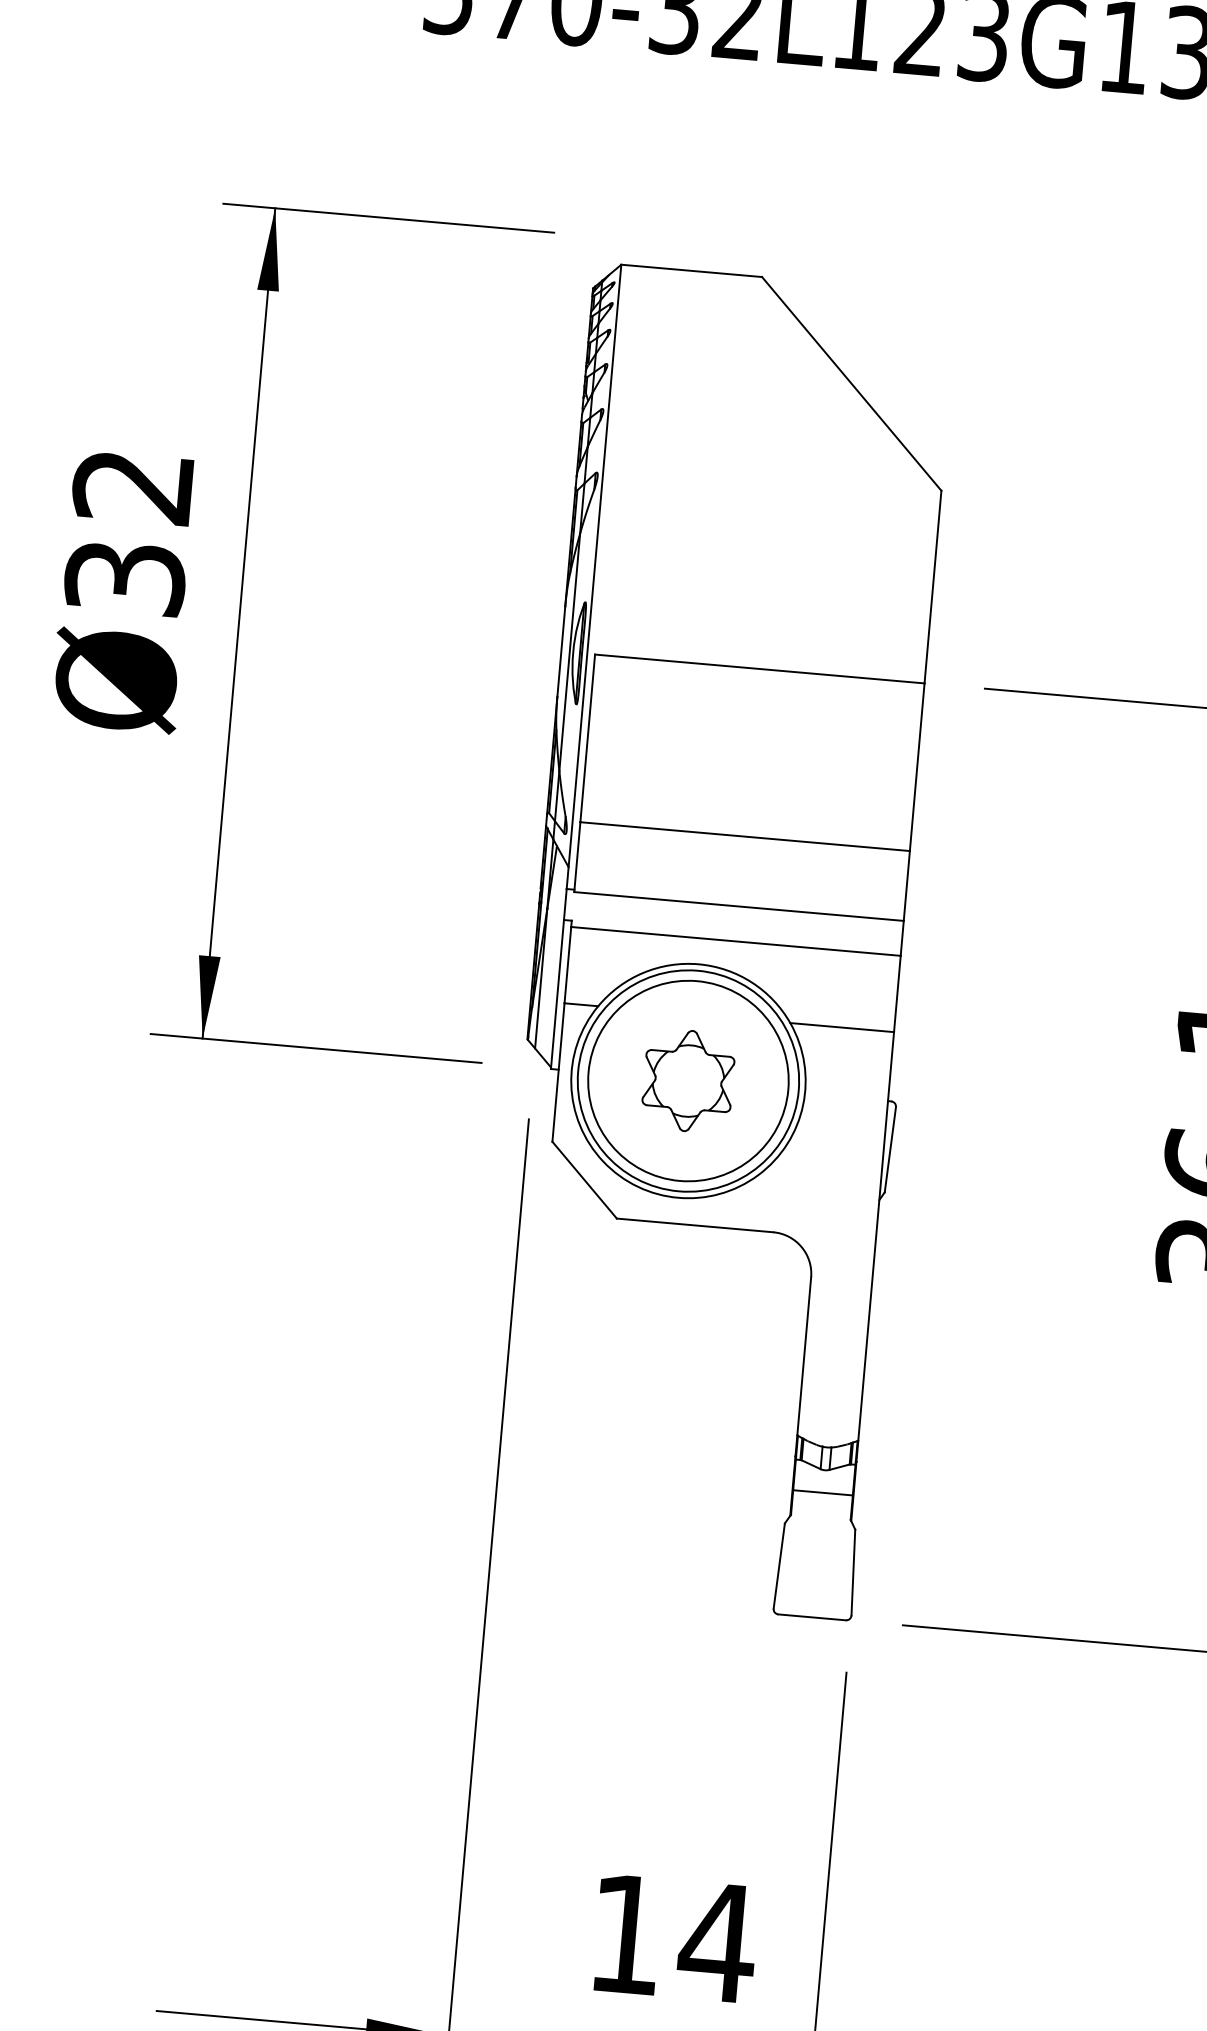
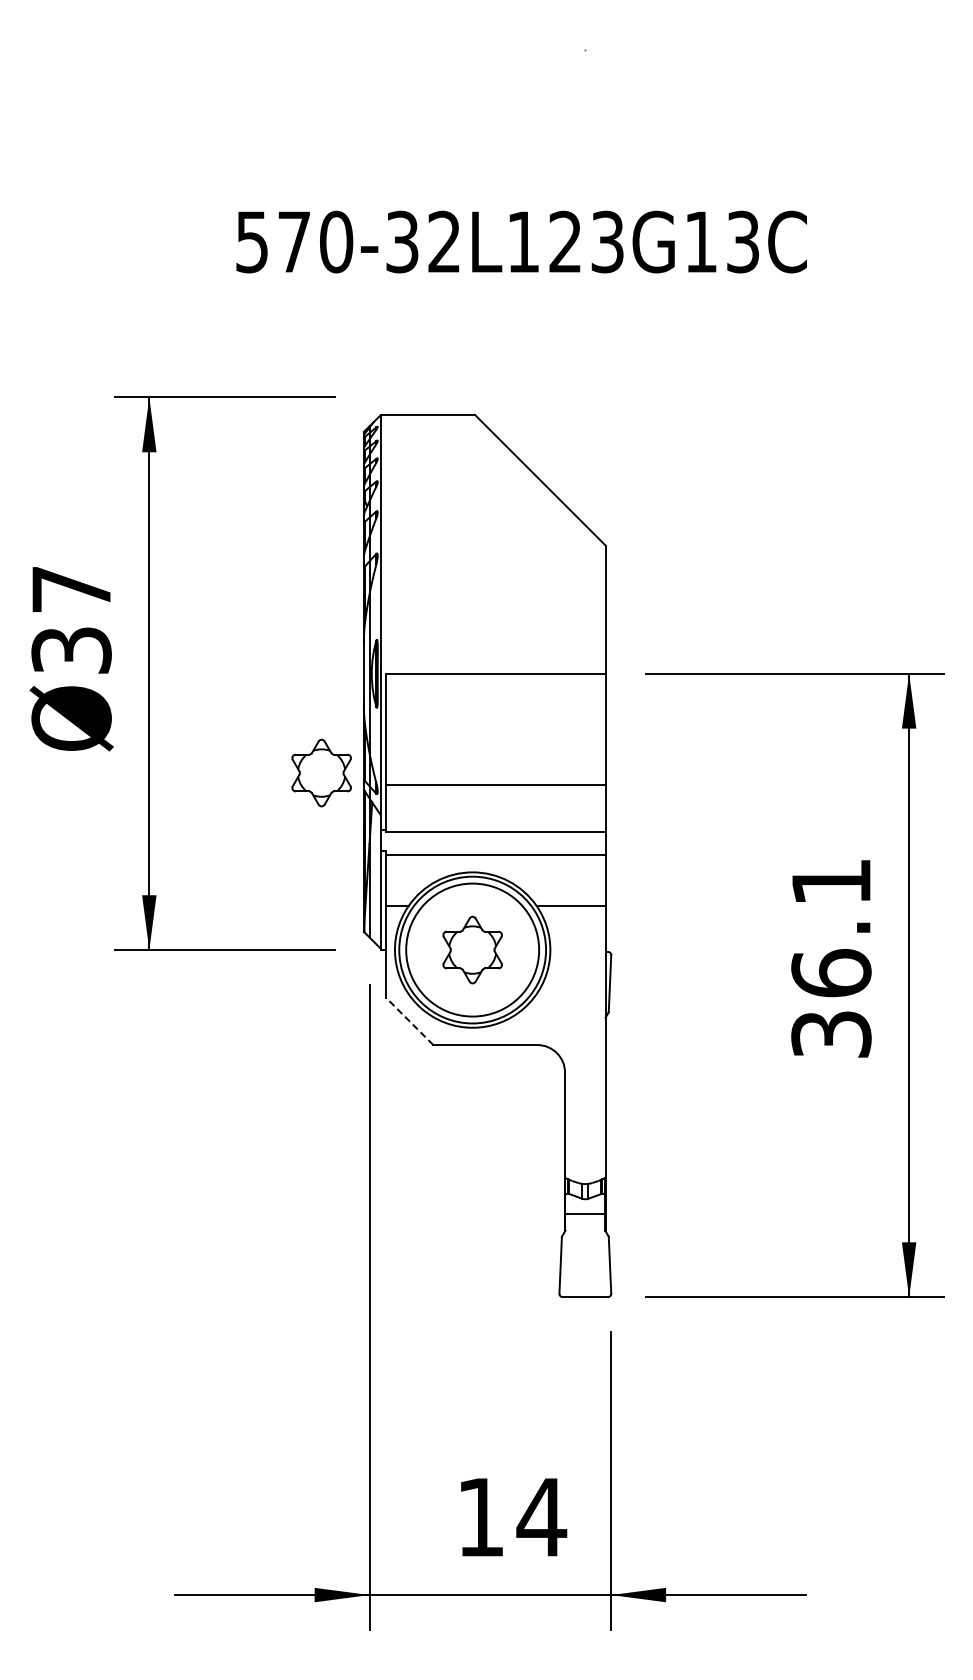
text: (131, 486) -> (70, 589), Ø32 -> Ø37
part: (484, 794) -> (321, 772), added
line: (584, 1180) -> (409, 1021), solid -> dashed

